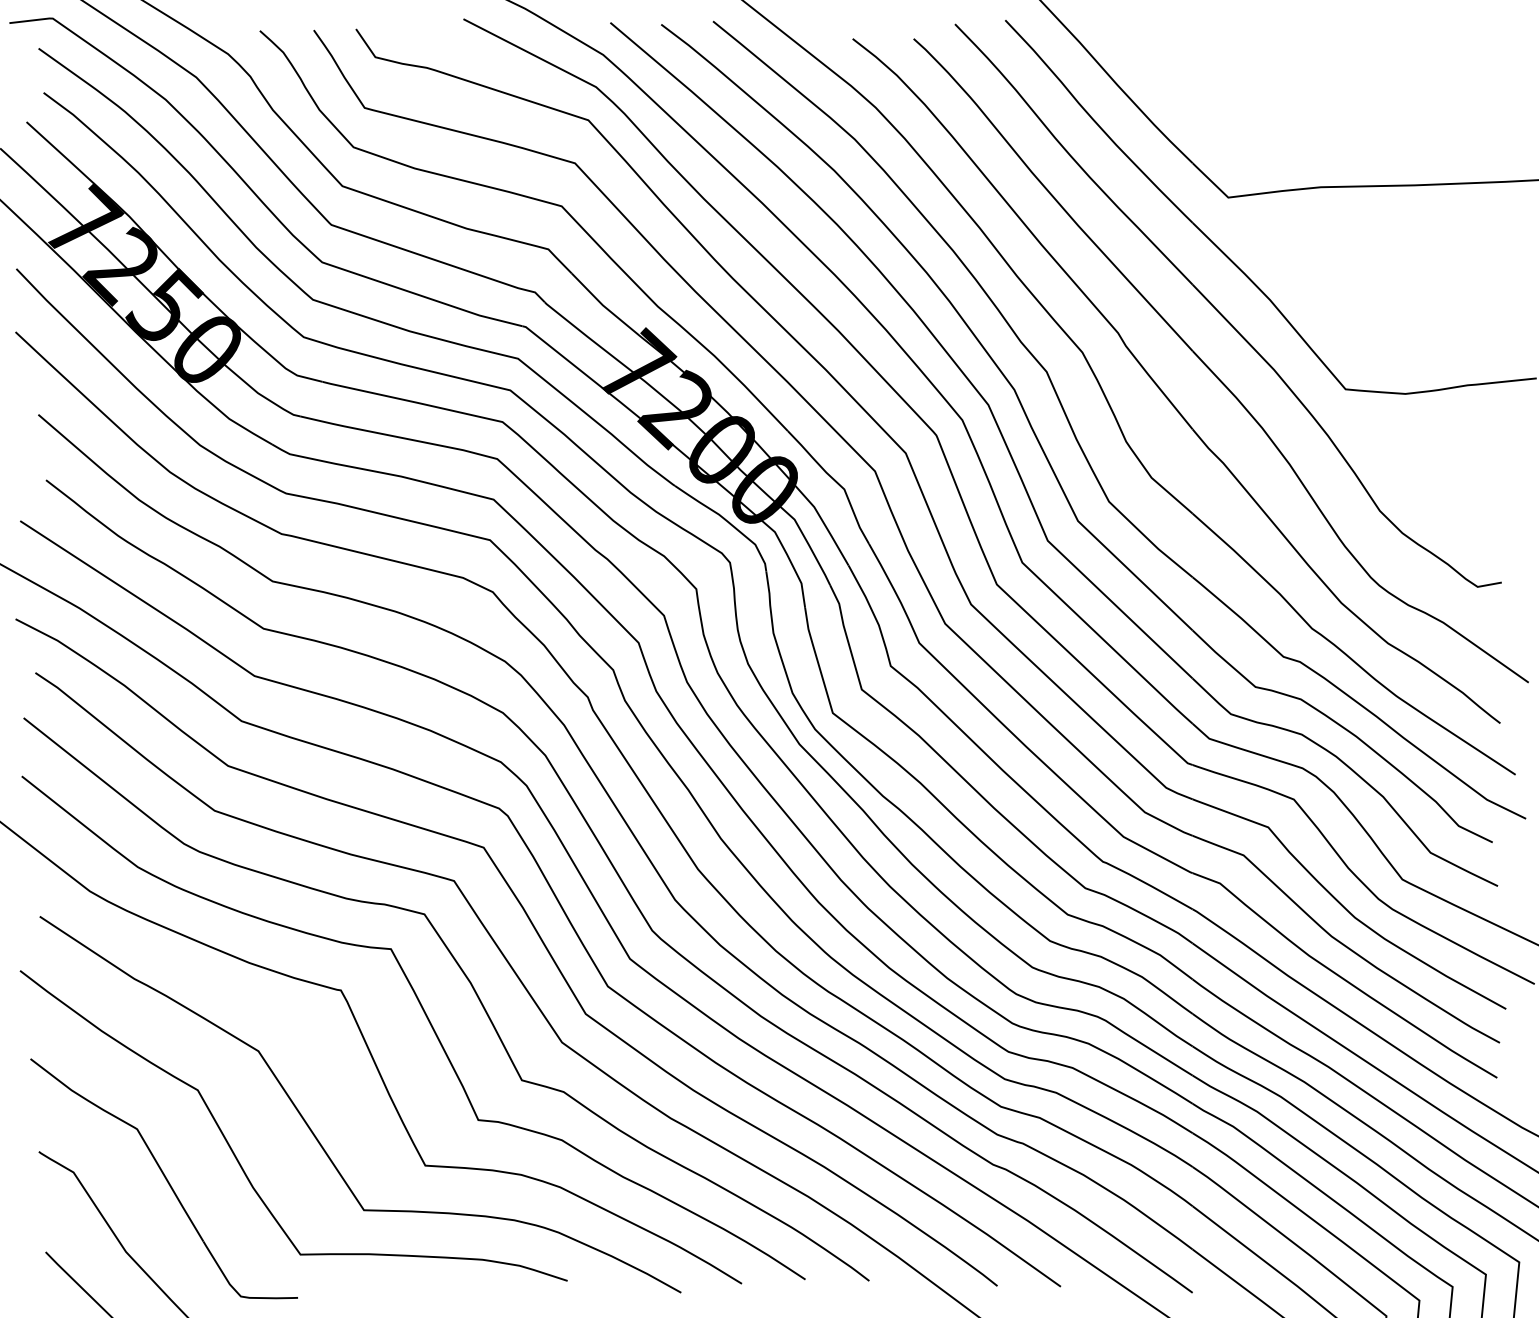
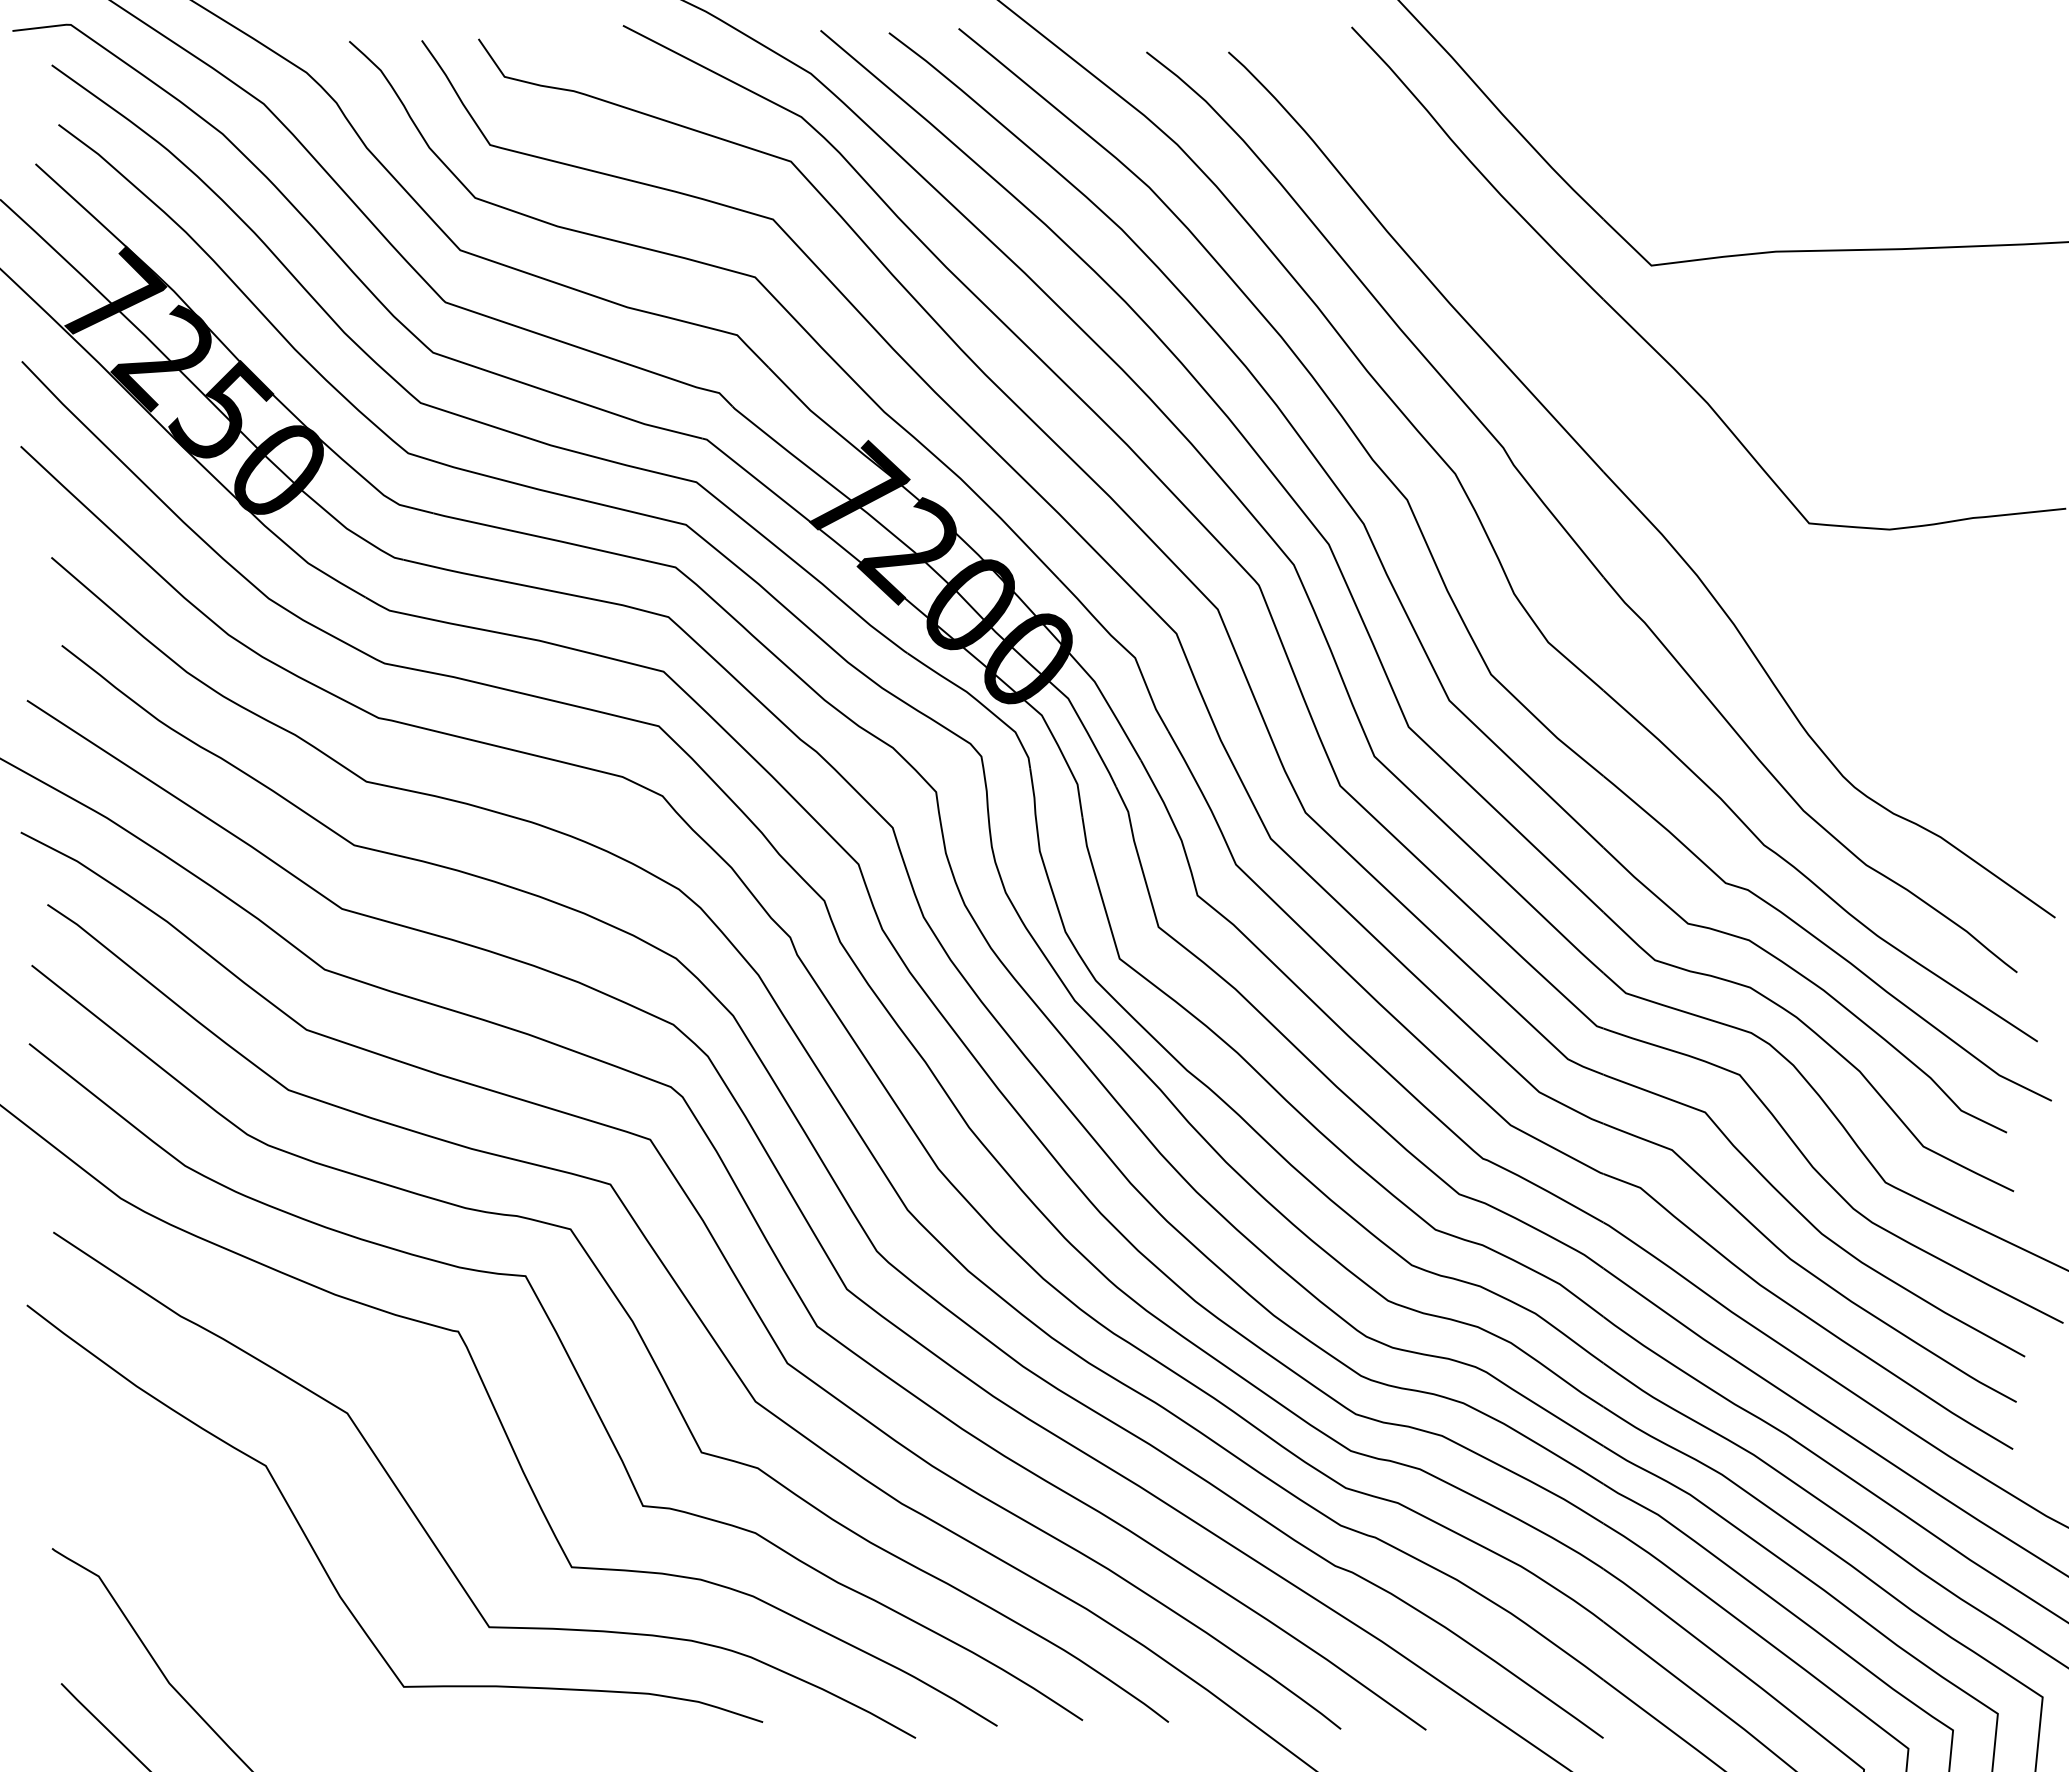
part: (1220, 312) -> (1641, 420), removed
part: (164, 1178) -> (220, 1584), removed

